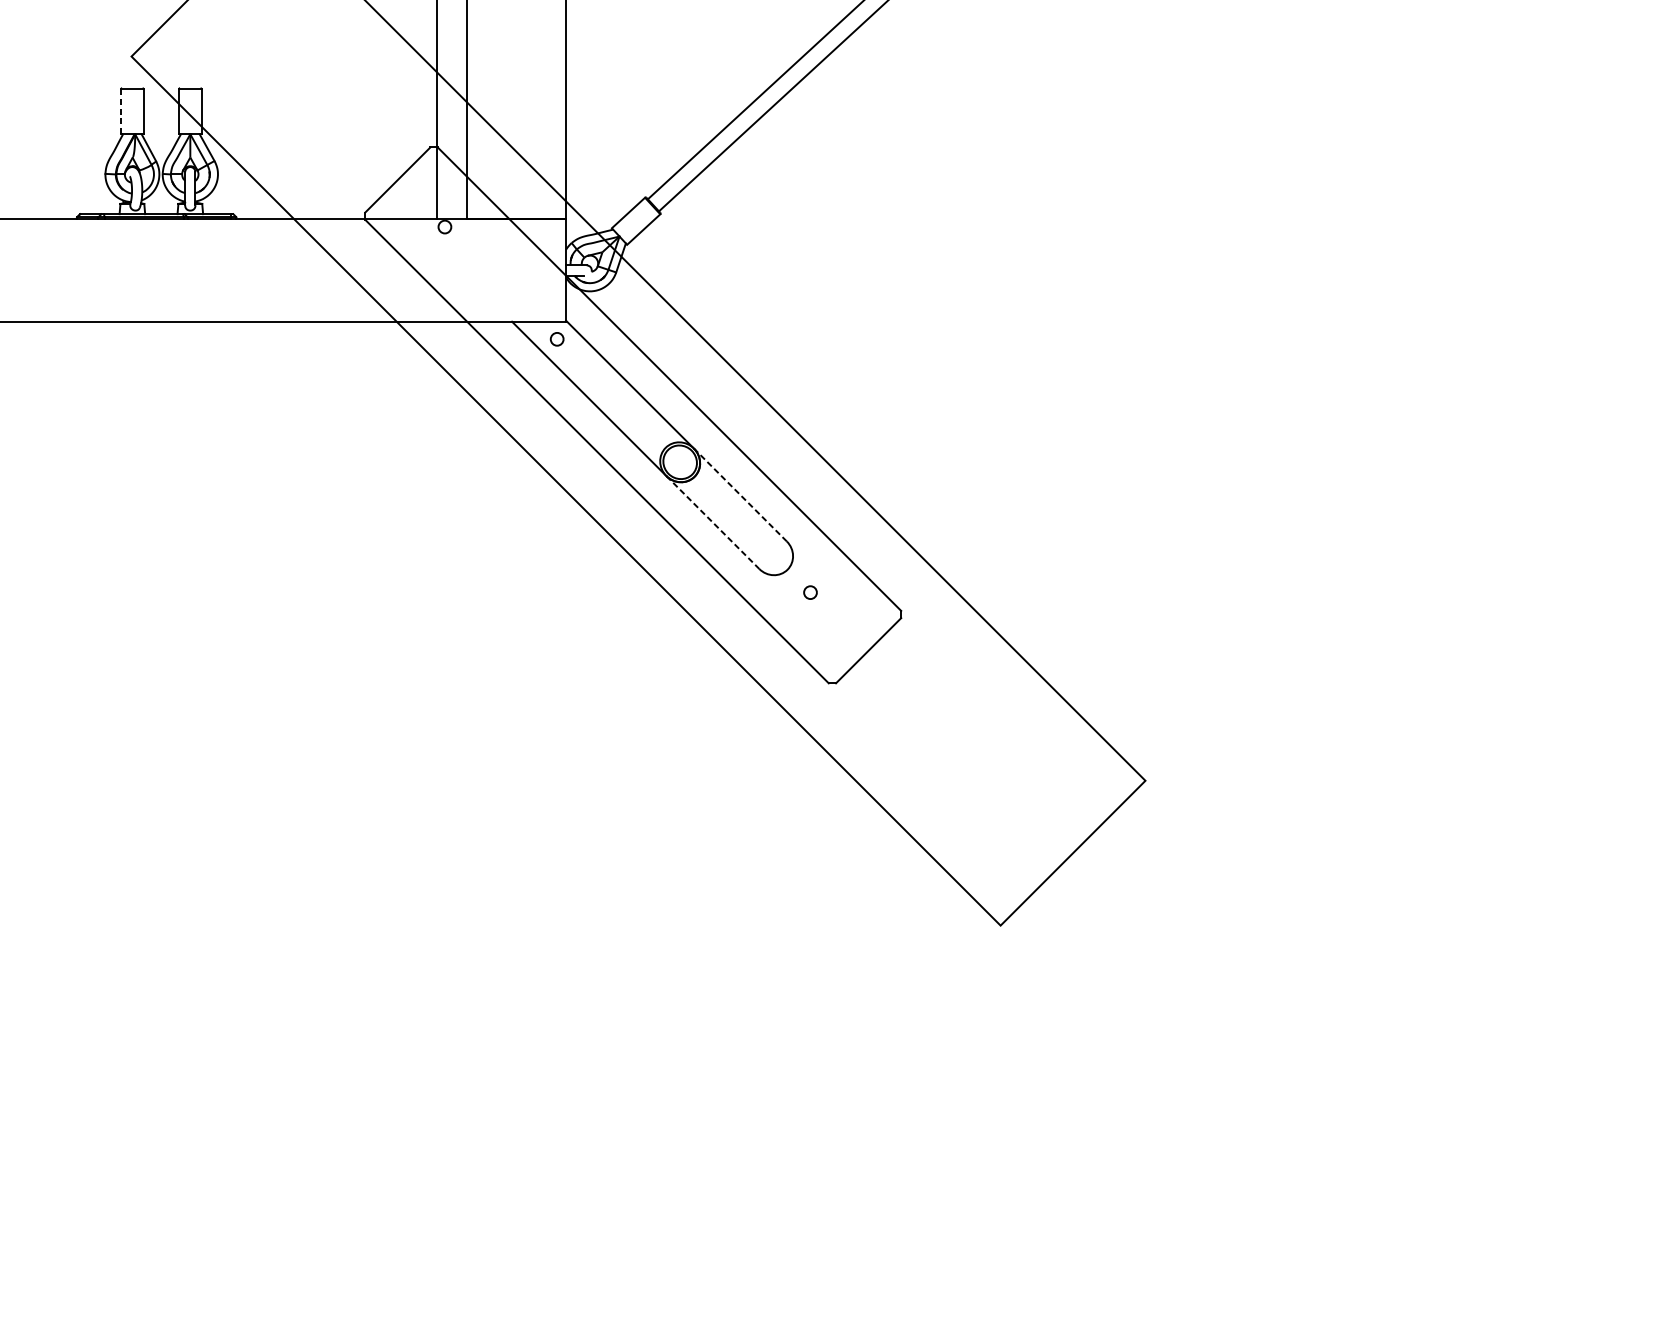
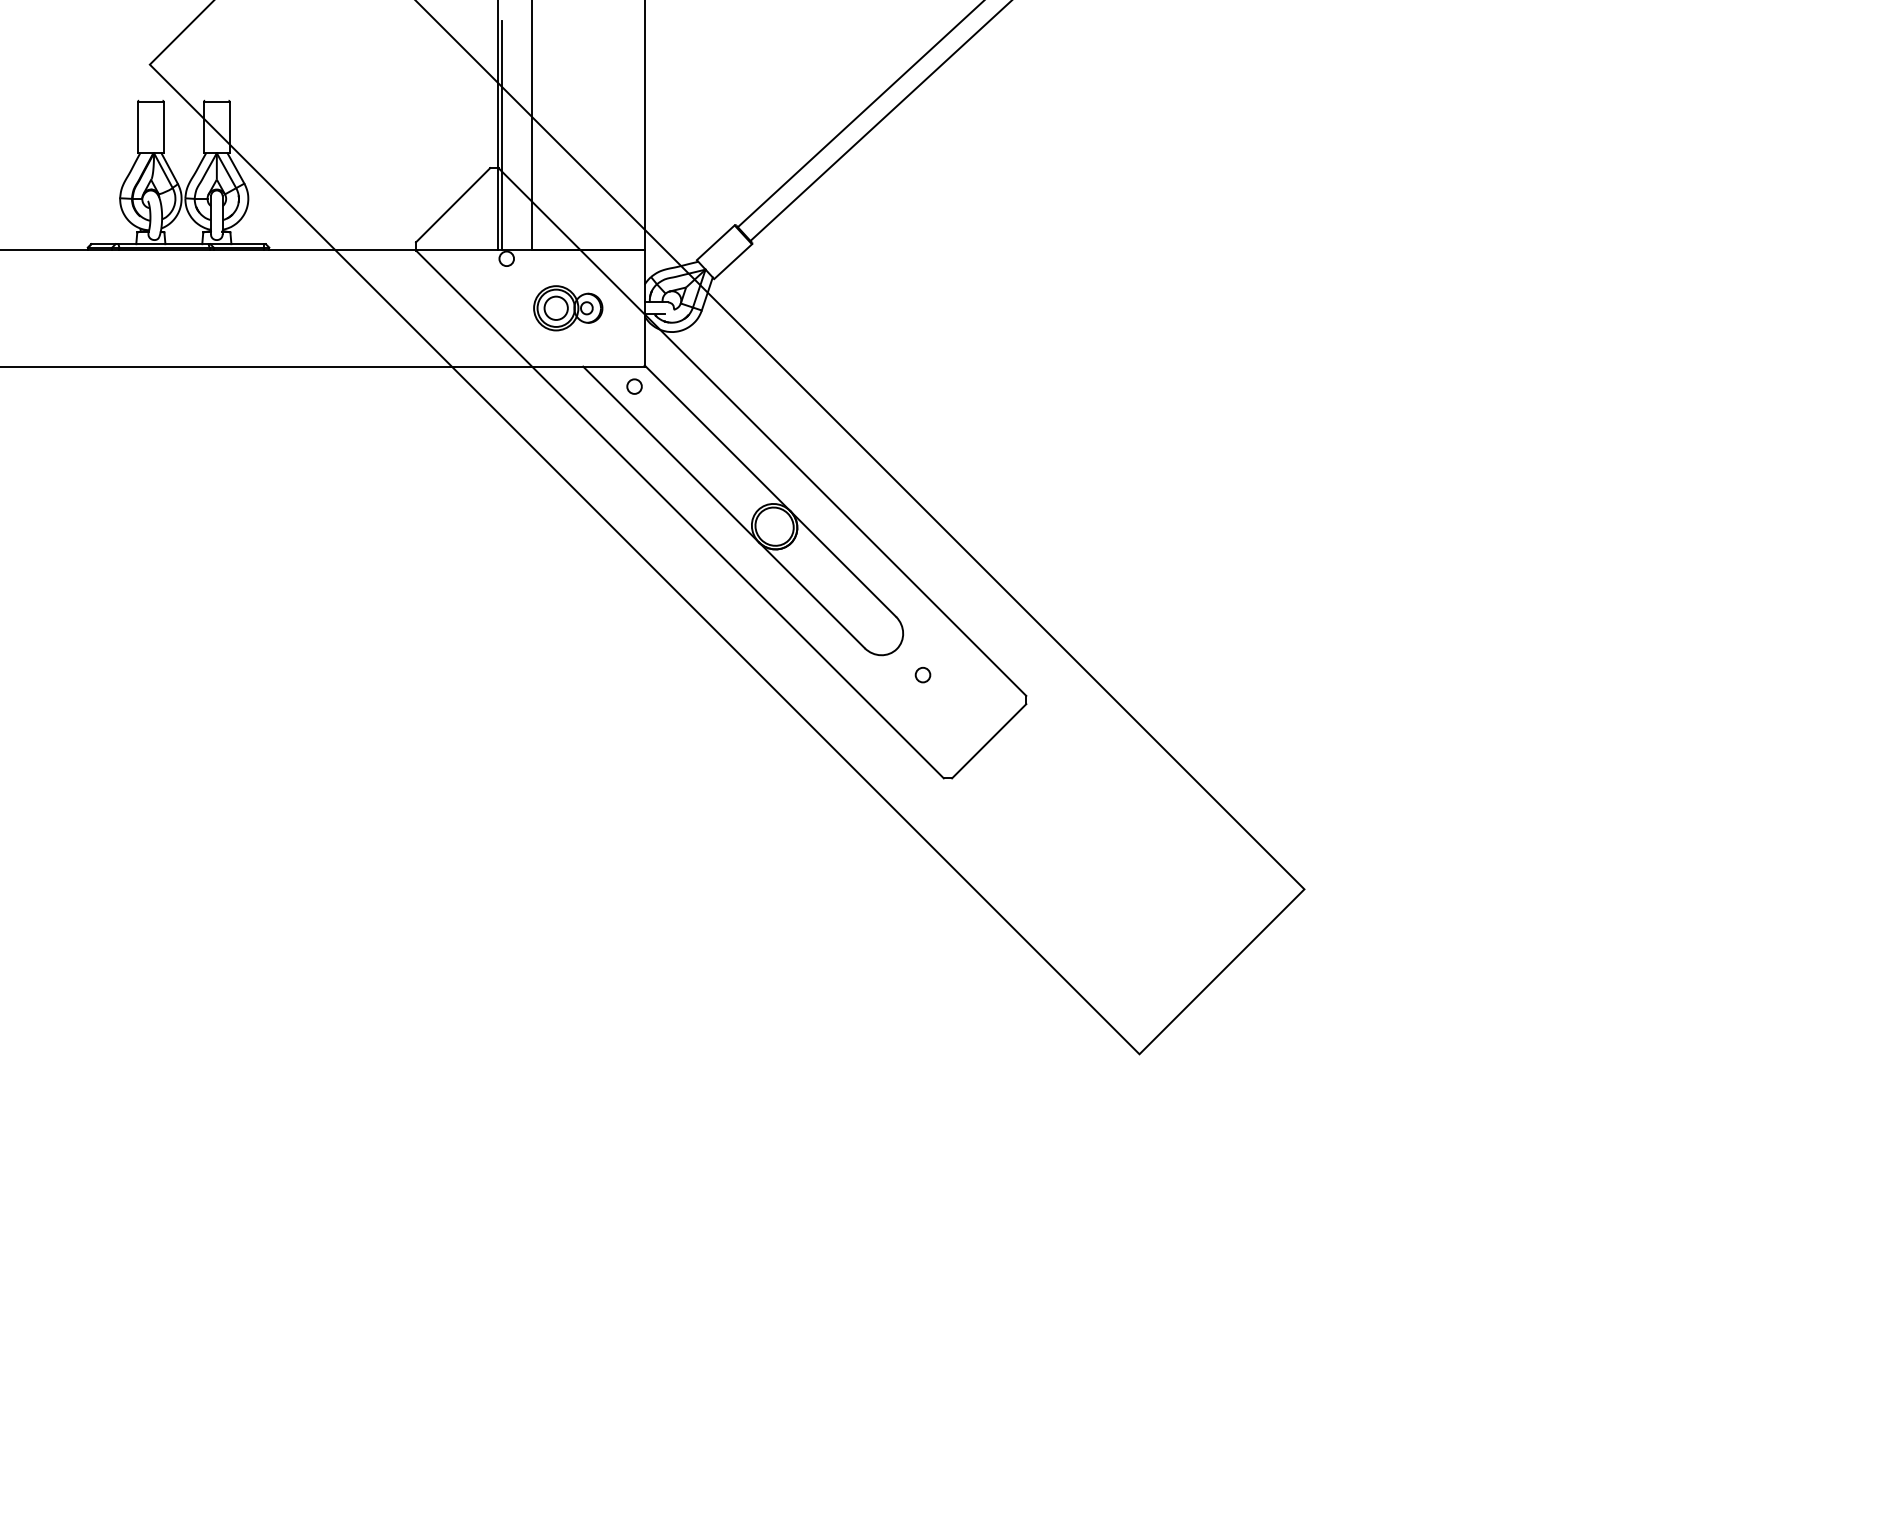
line: (121, 111) -> (138, 127), dashed -> solid
line: (440, 118) -> (501, 135), added
part: (499, 270) -> (568, 308), added
line: (740, 494) -> (843, 563), dashed -> solid
line: (712, 522) -> (811, 595), dashed -> solid

